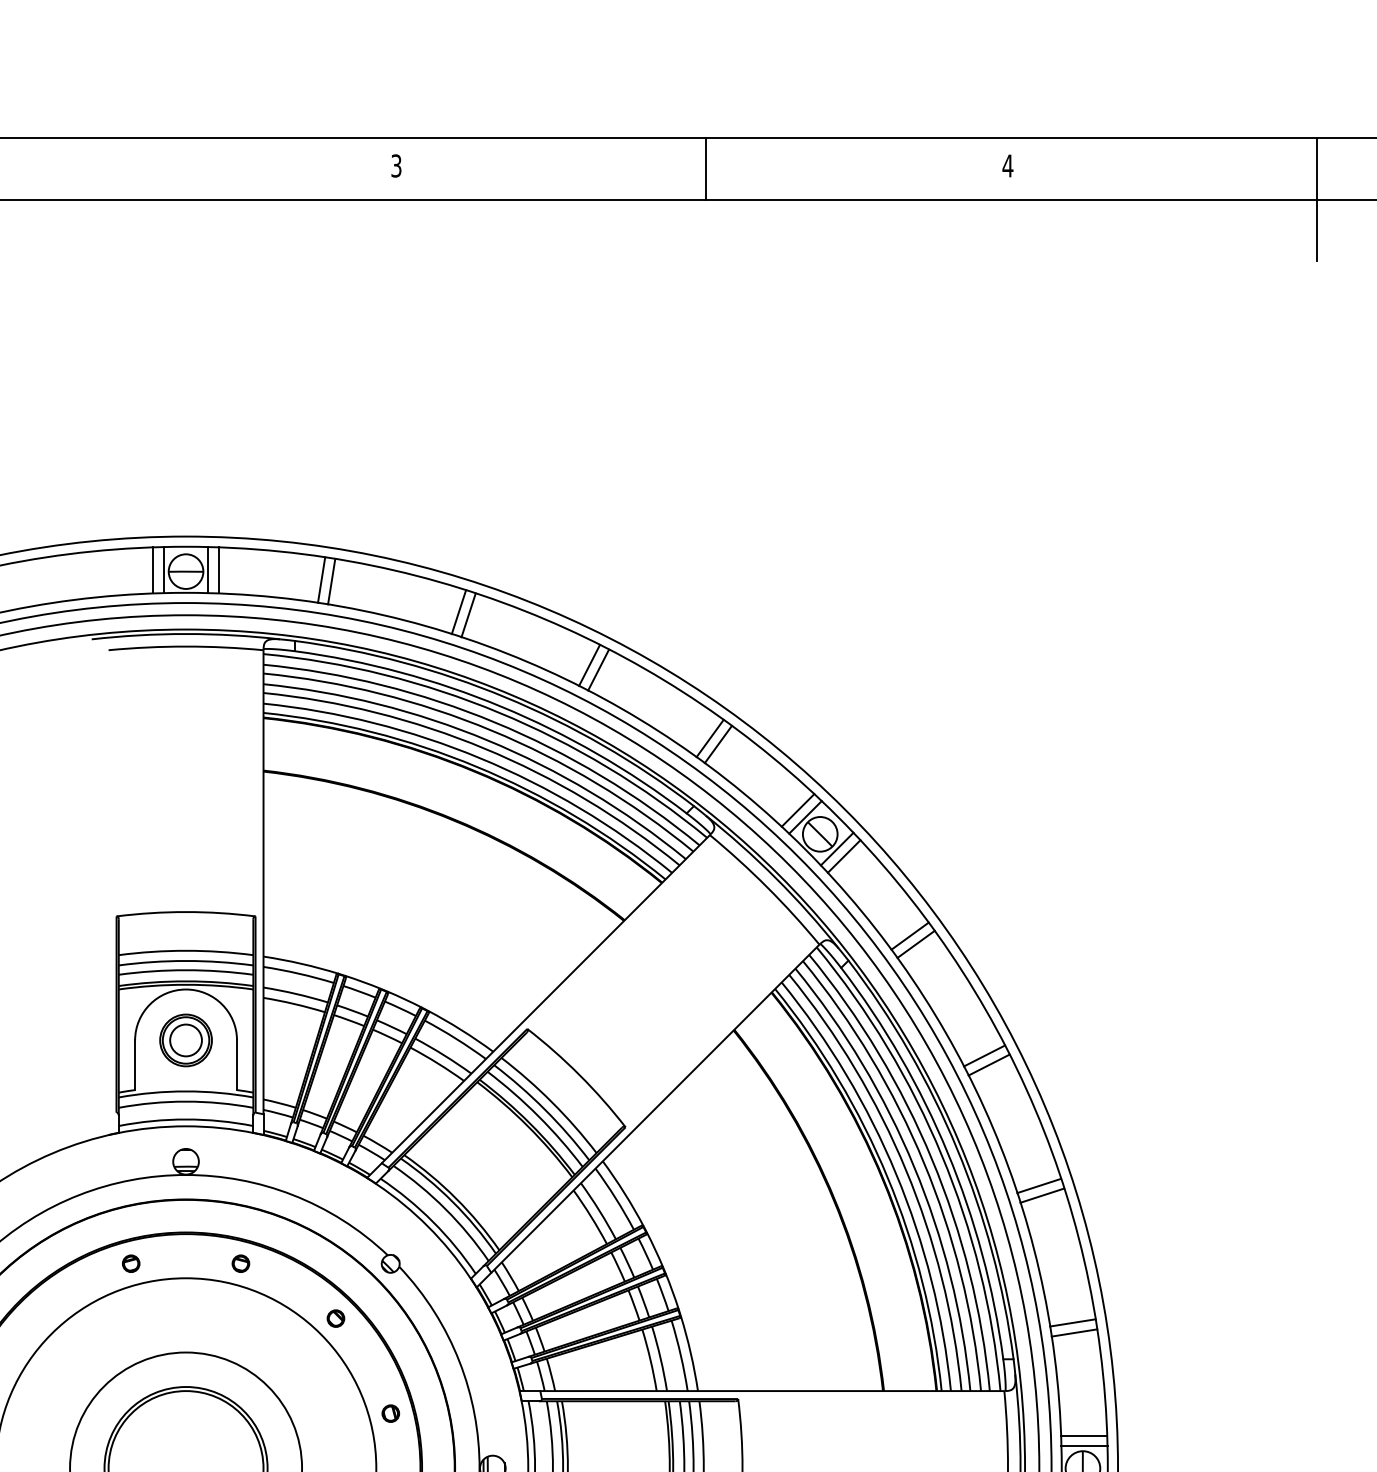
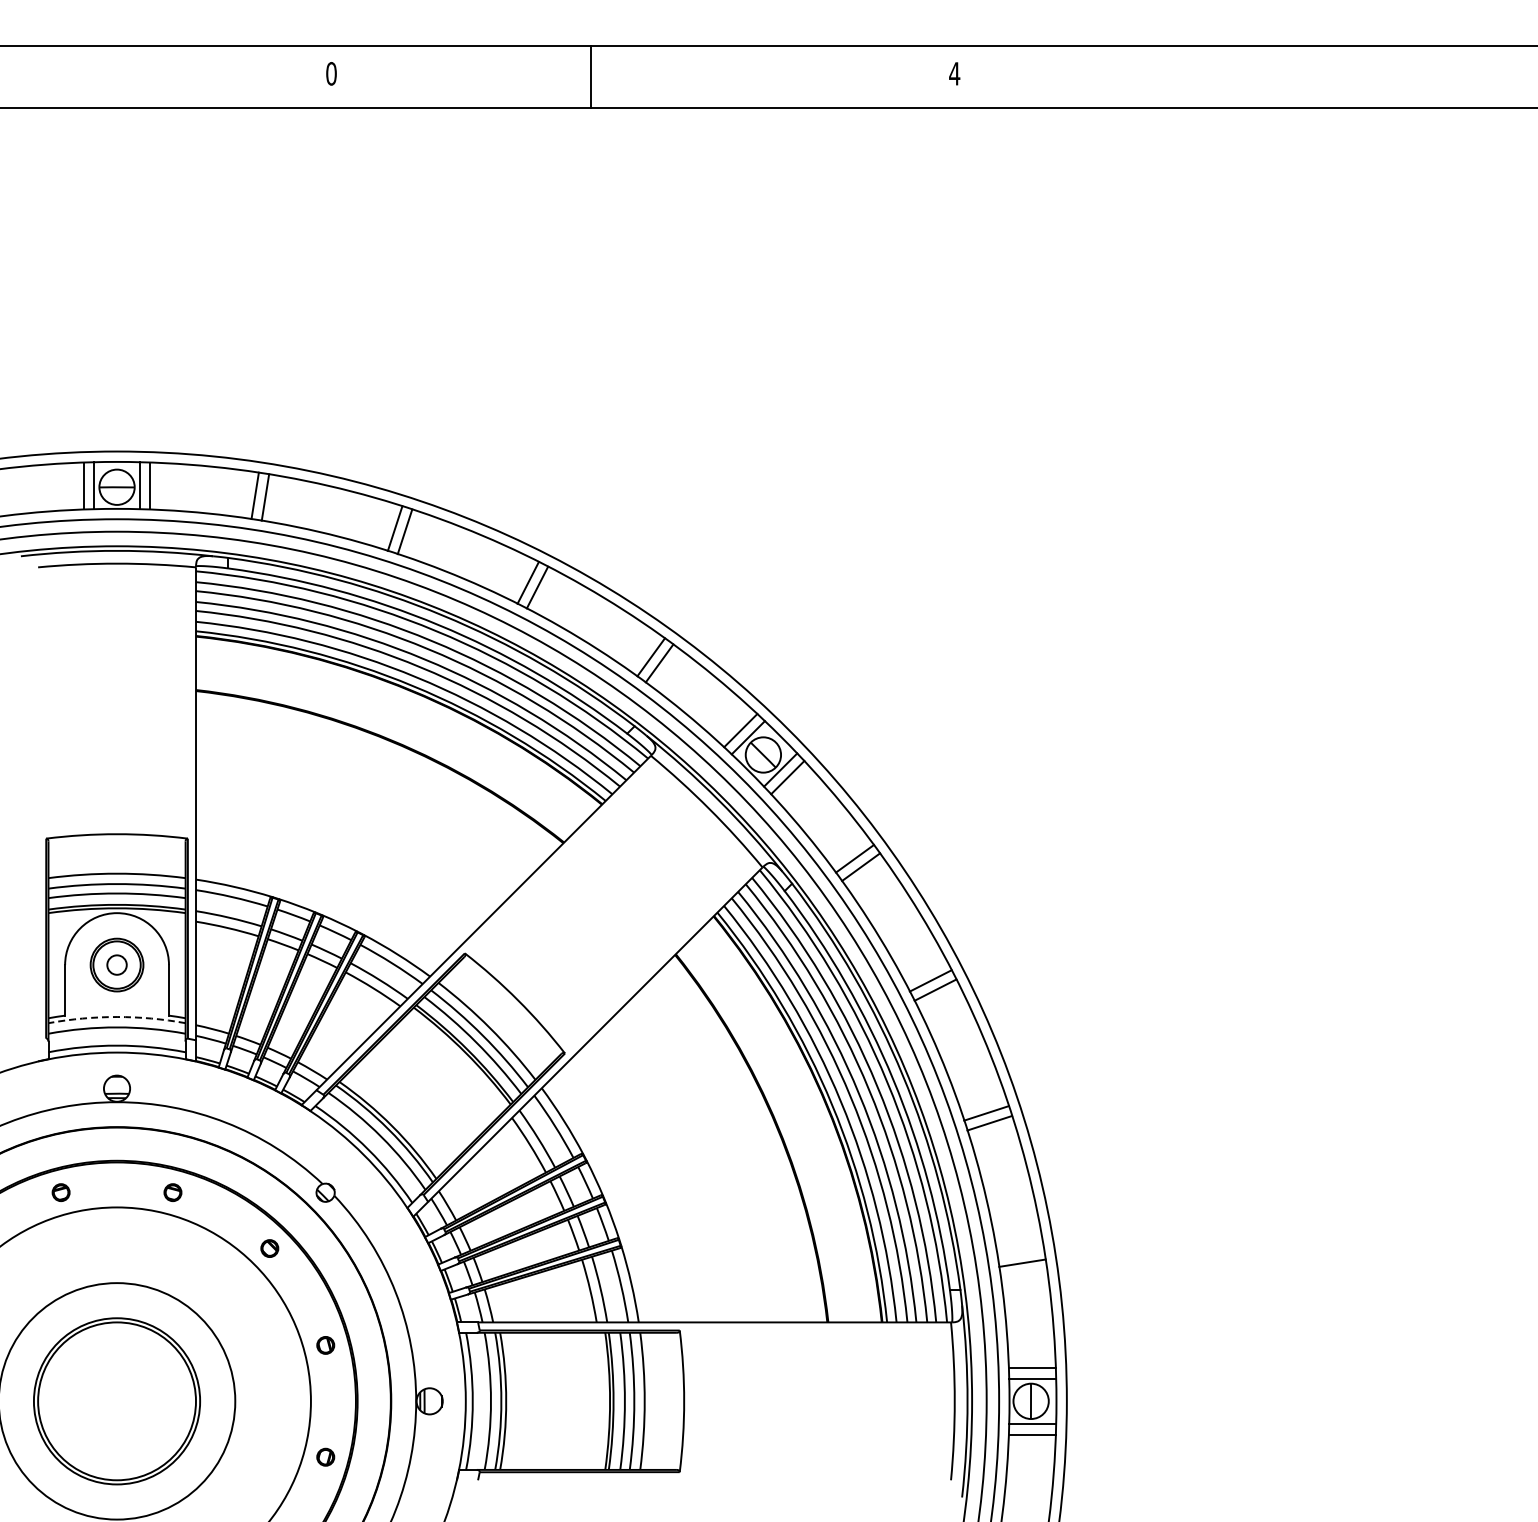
text: (396, 165) -> (331, 73), 3 -> 0
line: (705, 168) -> (590, 76), moved
line: (1316, 199) -> (1269, 107), removed
circle: (185, 1039) -> (116, 964), size x0.6
arc: (186, 1091) -> (117, 1017), solid -> dashed
line: (1072, 1322) -> (1020, 1252), removed

